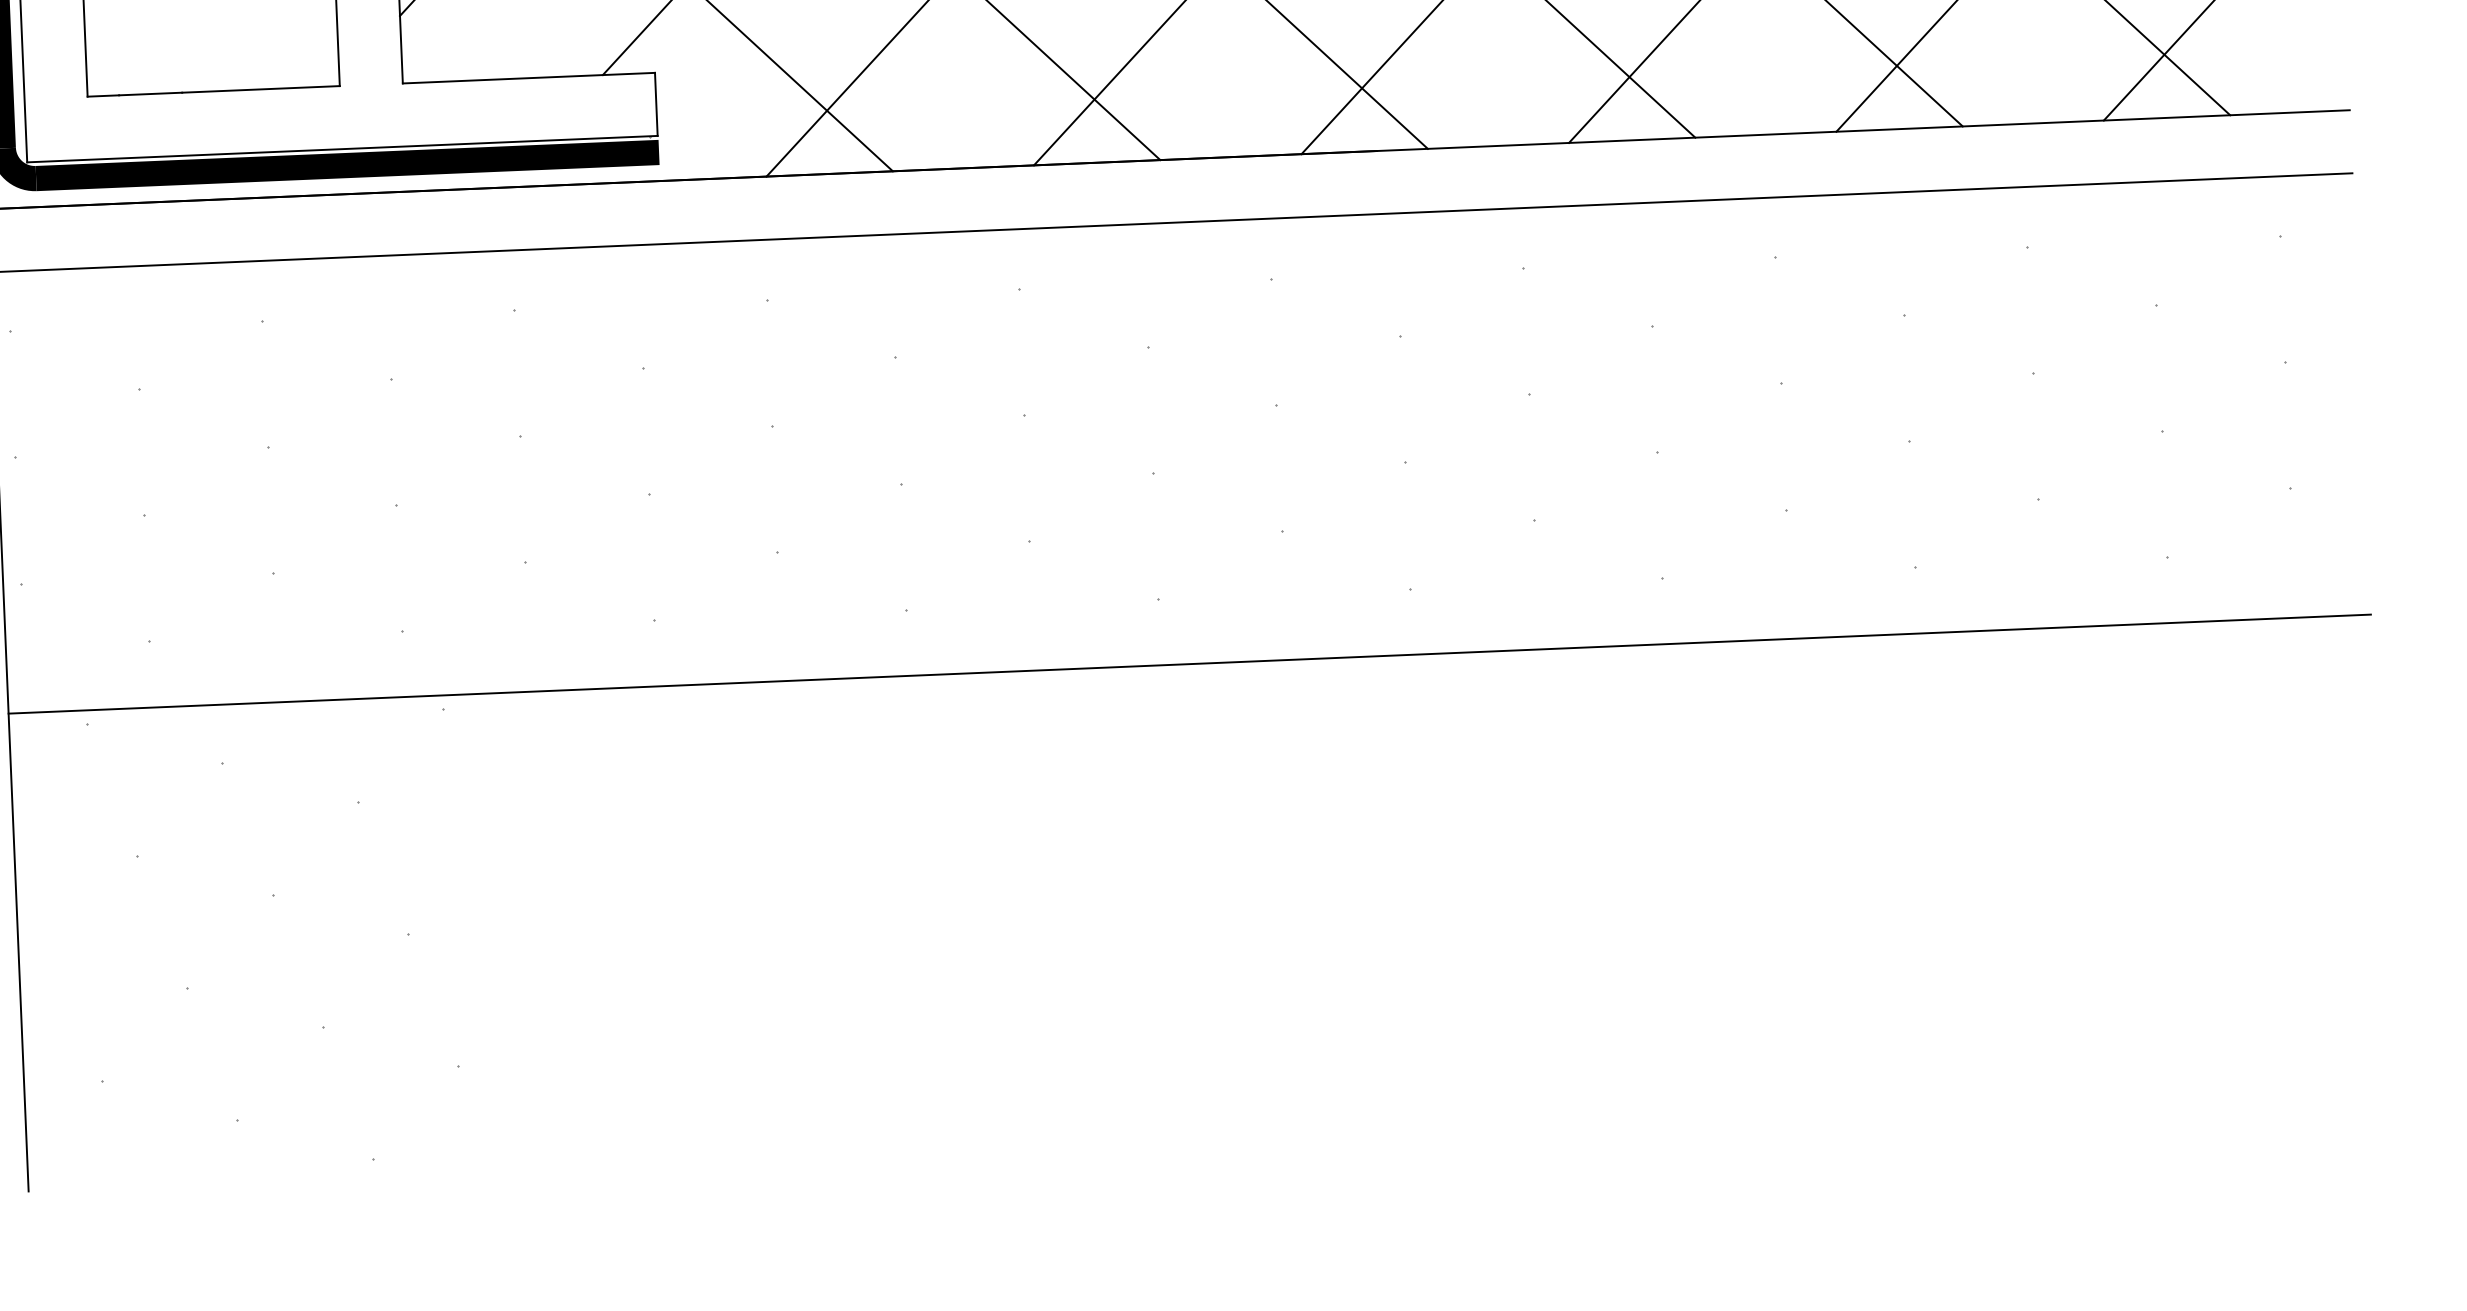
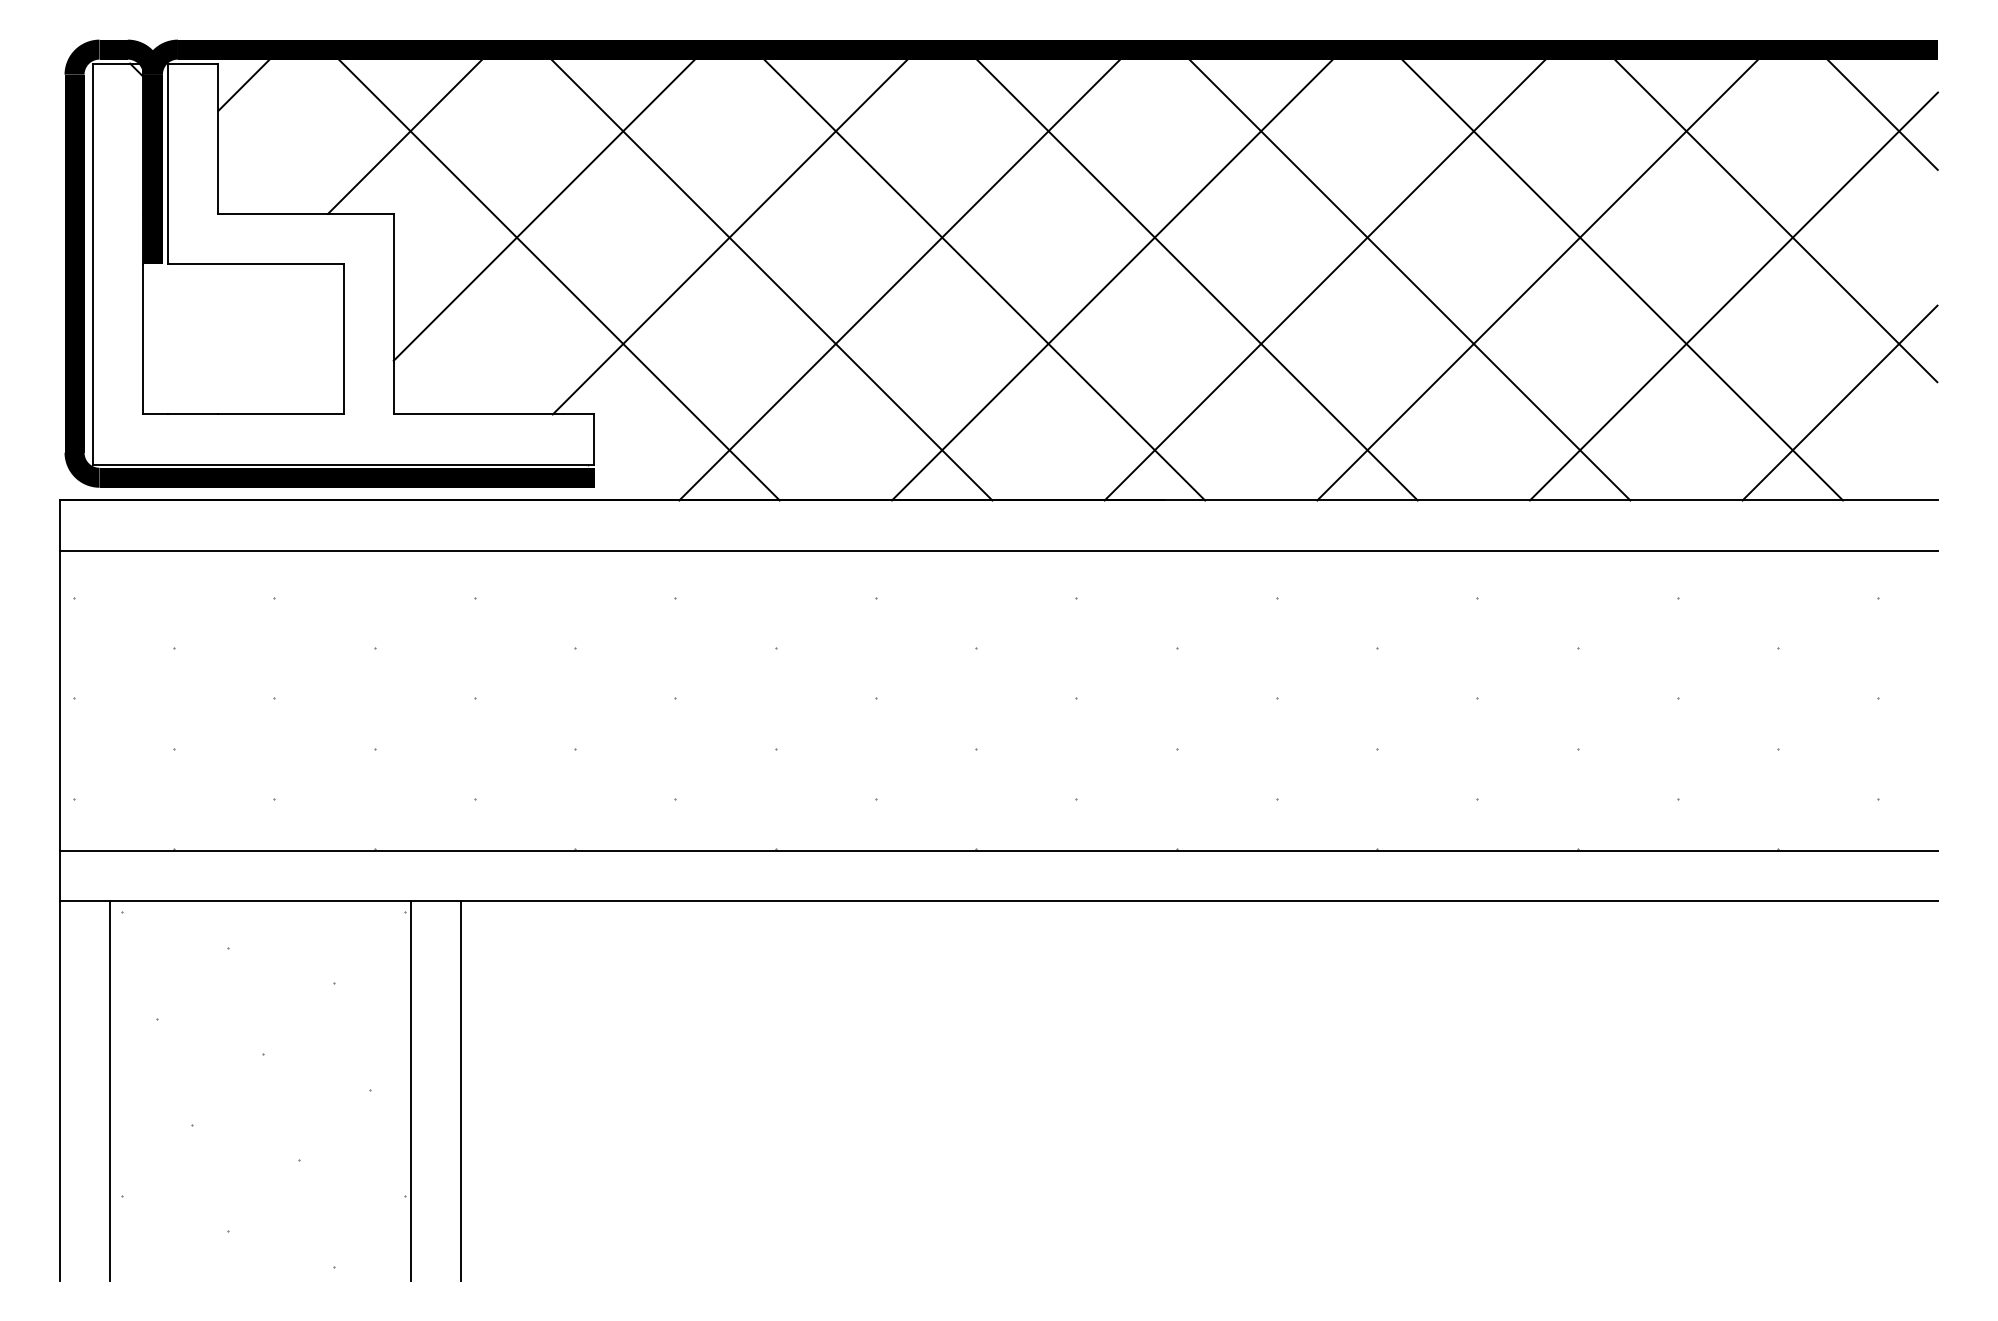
line: (1186, 601) -> (998, 851), added
line: (522, 931) -> (460, 1091), added
line: (459, 934) -> (410, 1091), added
line: (82, 949) -> (110, 1091), added

